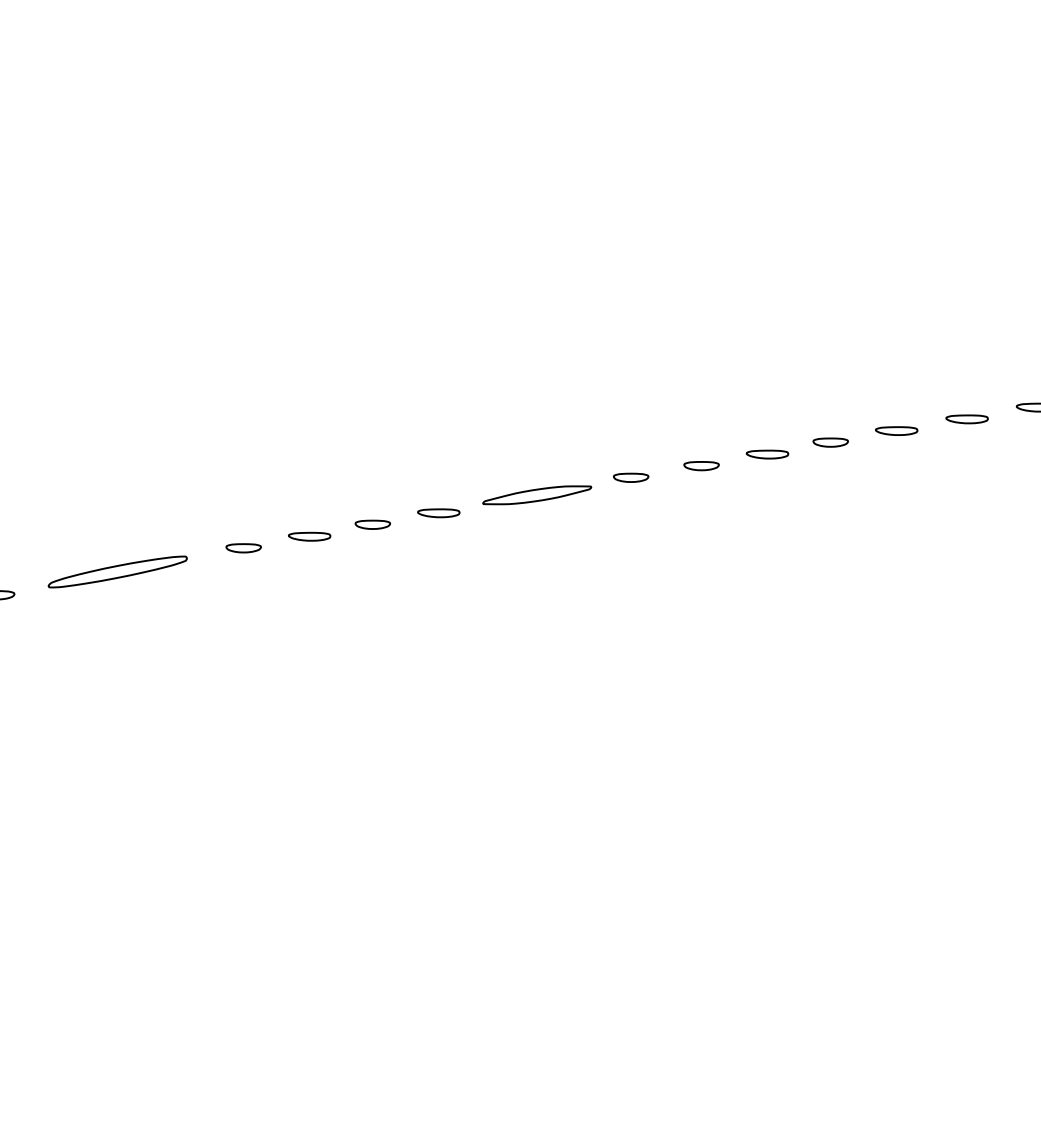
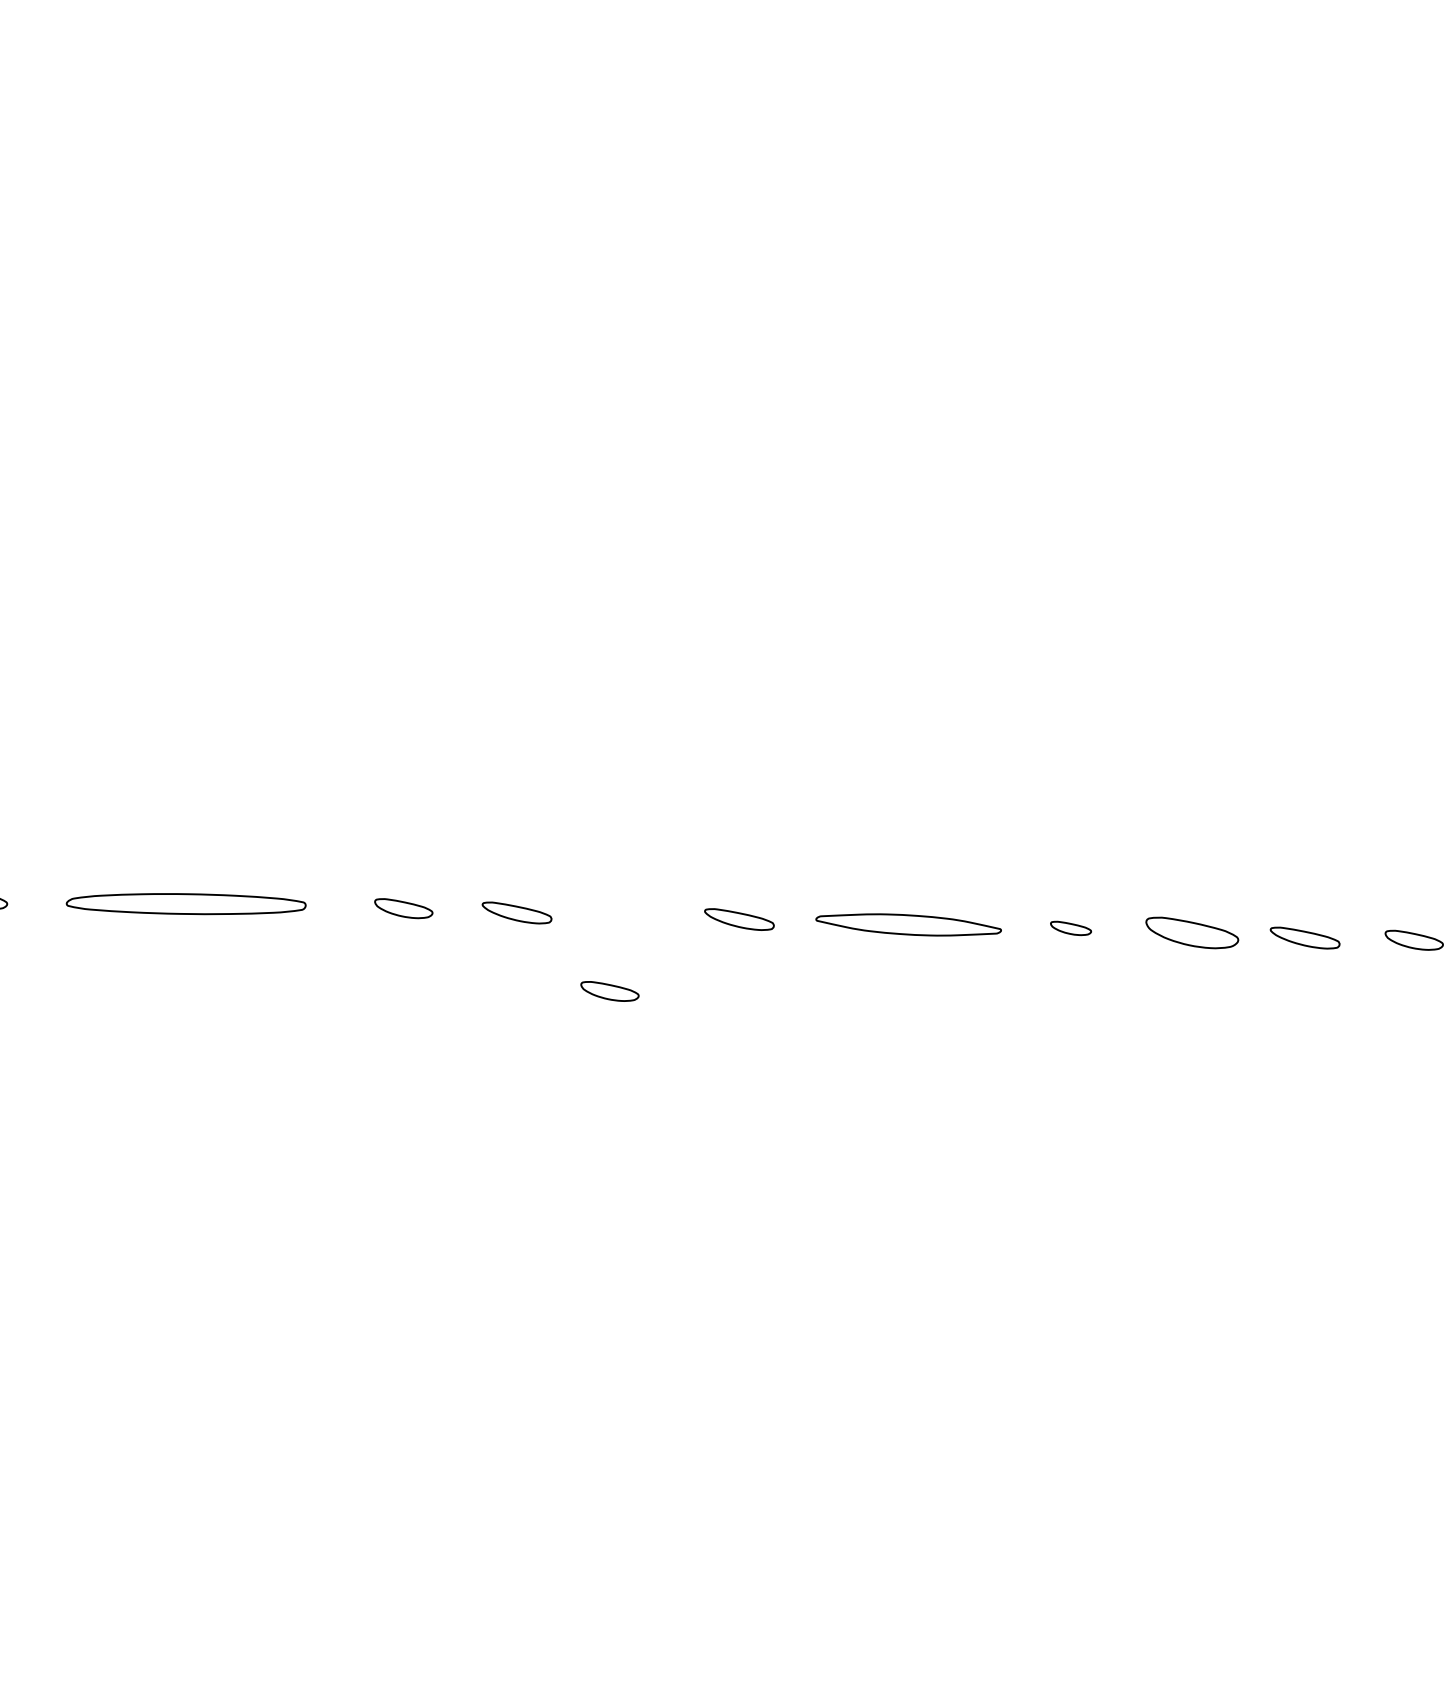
part: (701, 466) -> (1191, 935), size x1.6
part: (631, 477) -> (1071, 928), size x0.7
part: (372, 524) -> (609, 991), moved

